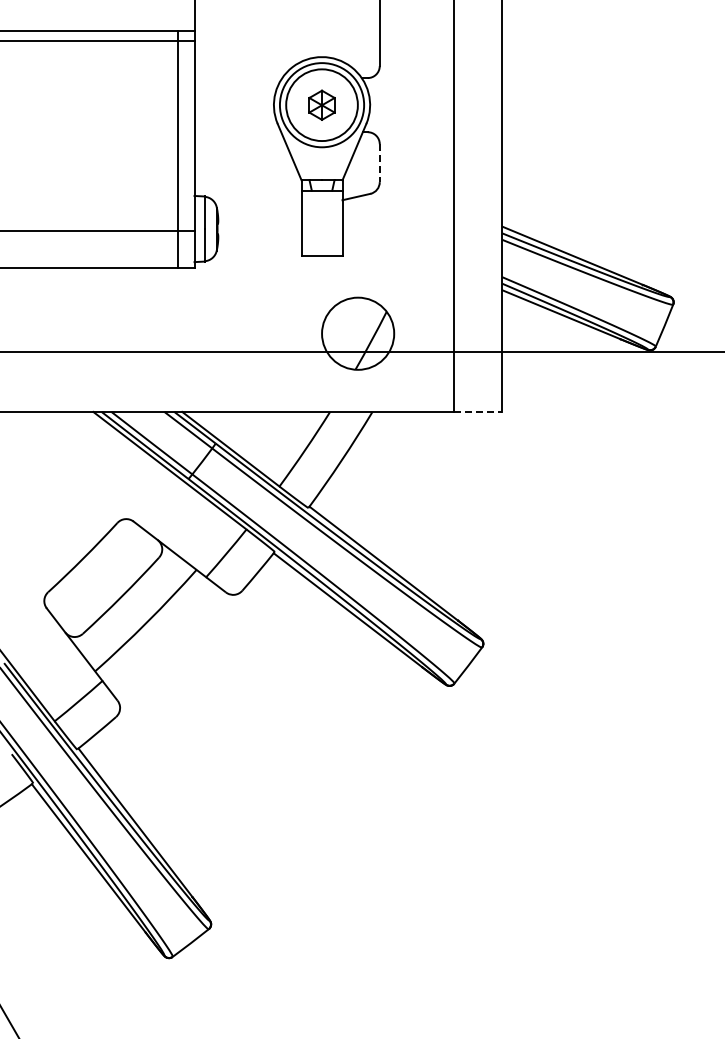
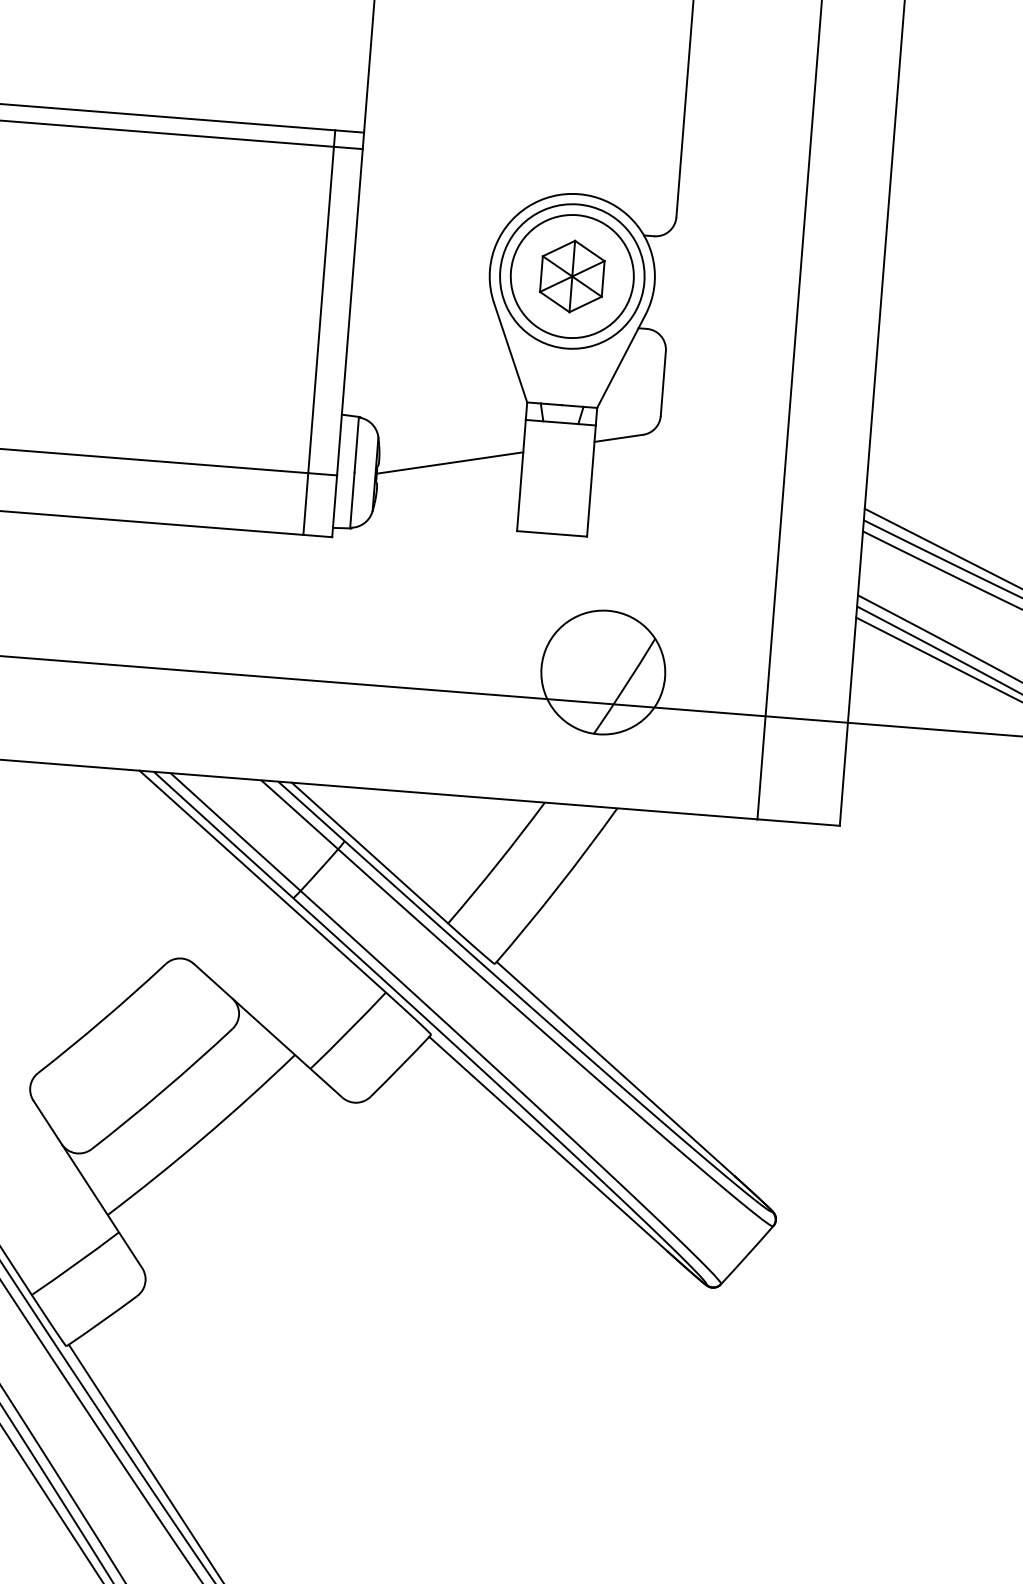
part: (321, 105) -> (571, 276), size x1.43
line: (379, 163) -> (662, 384), dashed -> solid
line: (259, 218) -> (450, 462), added
line: (478, 411) -> (798, 821), dashed -> solid

